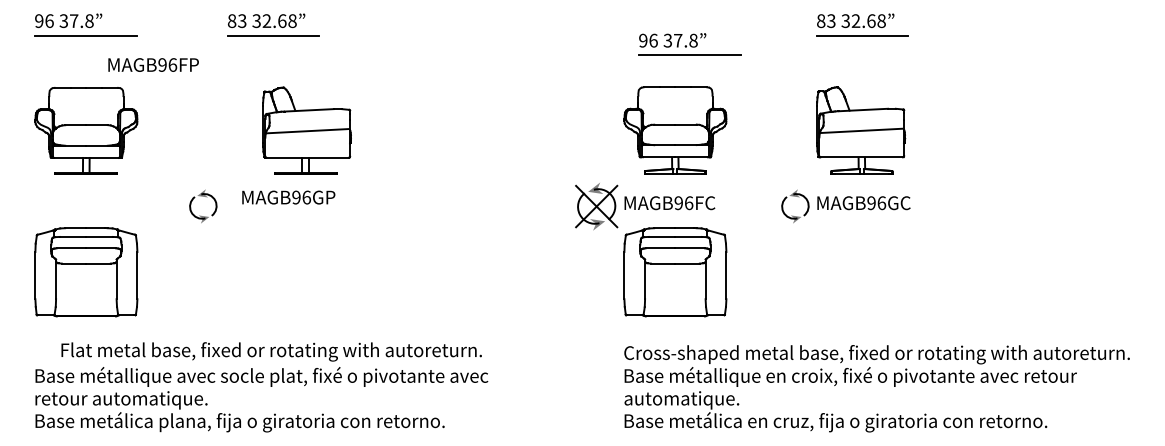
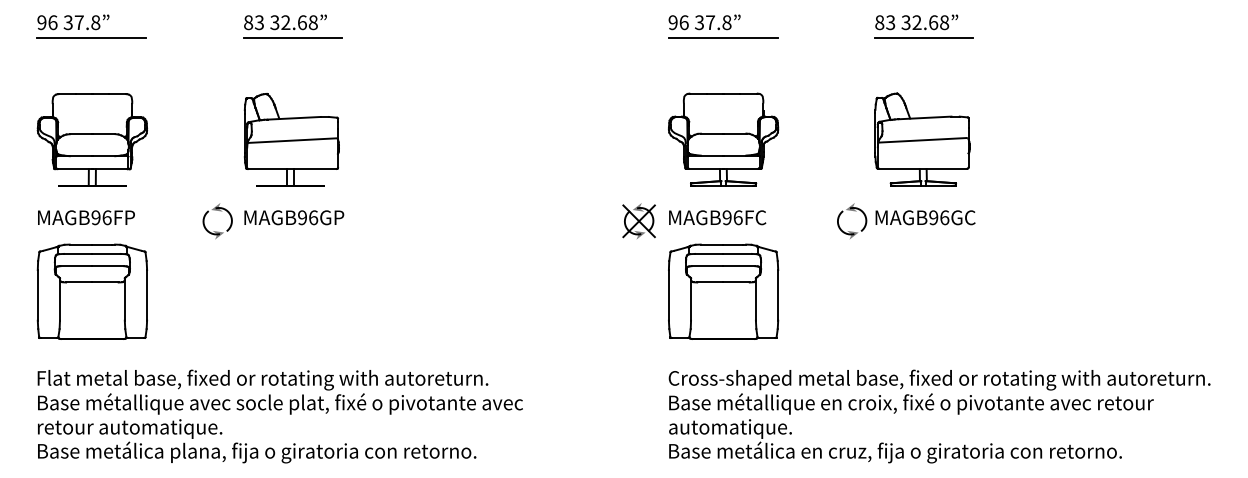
part: (690, 44) -> (723, 26), moved
text: (153, 64) -> (86, 217), moved
part: (306, 130) -> (291, 139), moved
text: (288, 197) -> (294, 217), moved
part: (596, 205) -> (638, 220), size x0.71
text: (271, 351) -> (262, 379), moved

